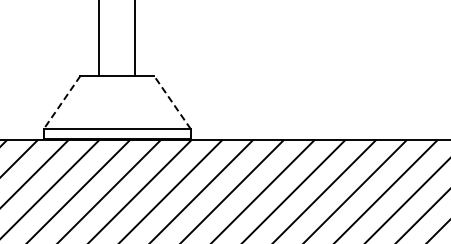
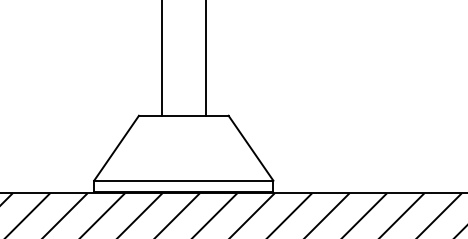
line: (172, 102) -> (250, 148), dashed -> solid
line: (61, 103) -> (115, 149), dashed -> solid

